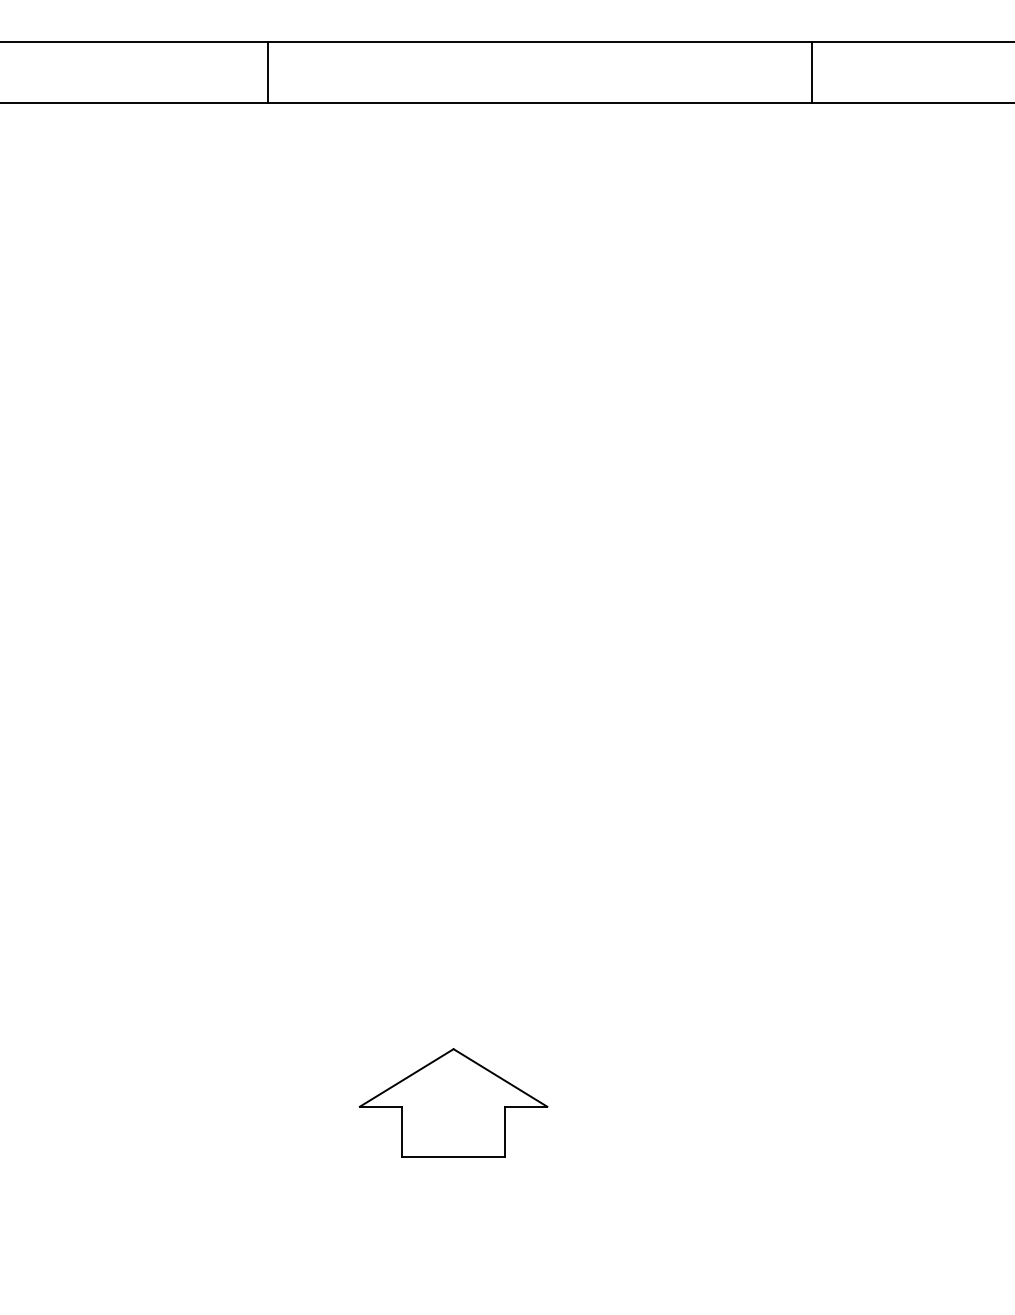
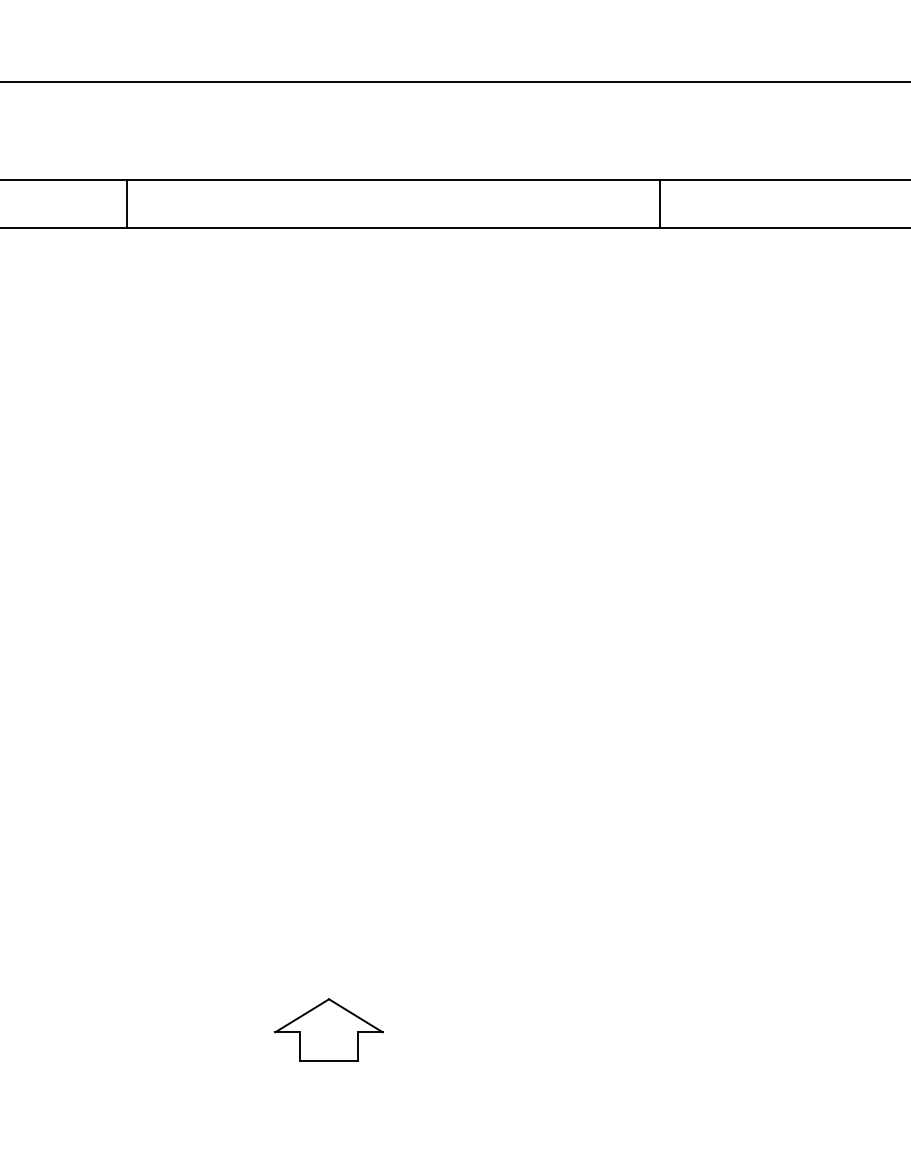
line: (268, 71) -> (127, 203), moved
line: (812, 71) -> (660, 203), moved
part: (452, 1102) -> (328, 1029), size x0.71

